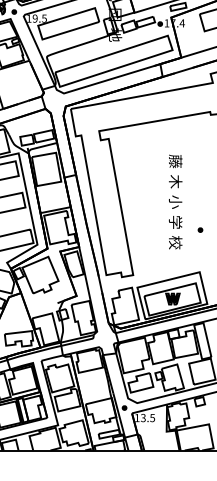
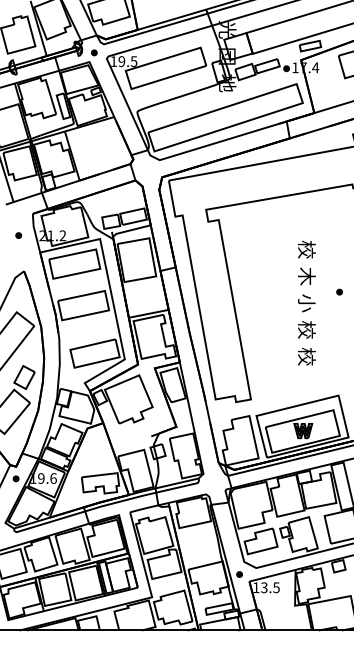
text: (175, 161) -> (306, 249), 藤 -> 校
text: (175, 222) -> (306, 329), 学 -> 校
part: (200, 229) -> (339, 291), moved

